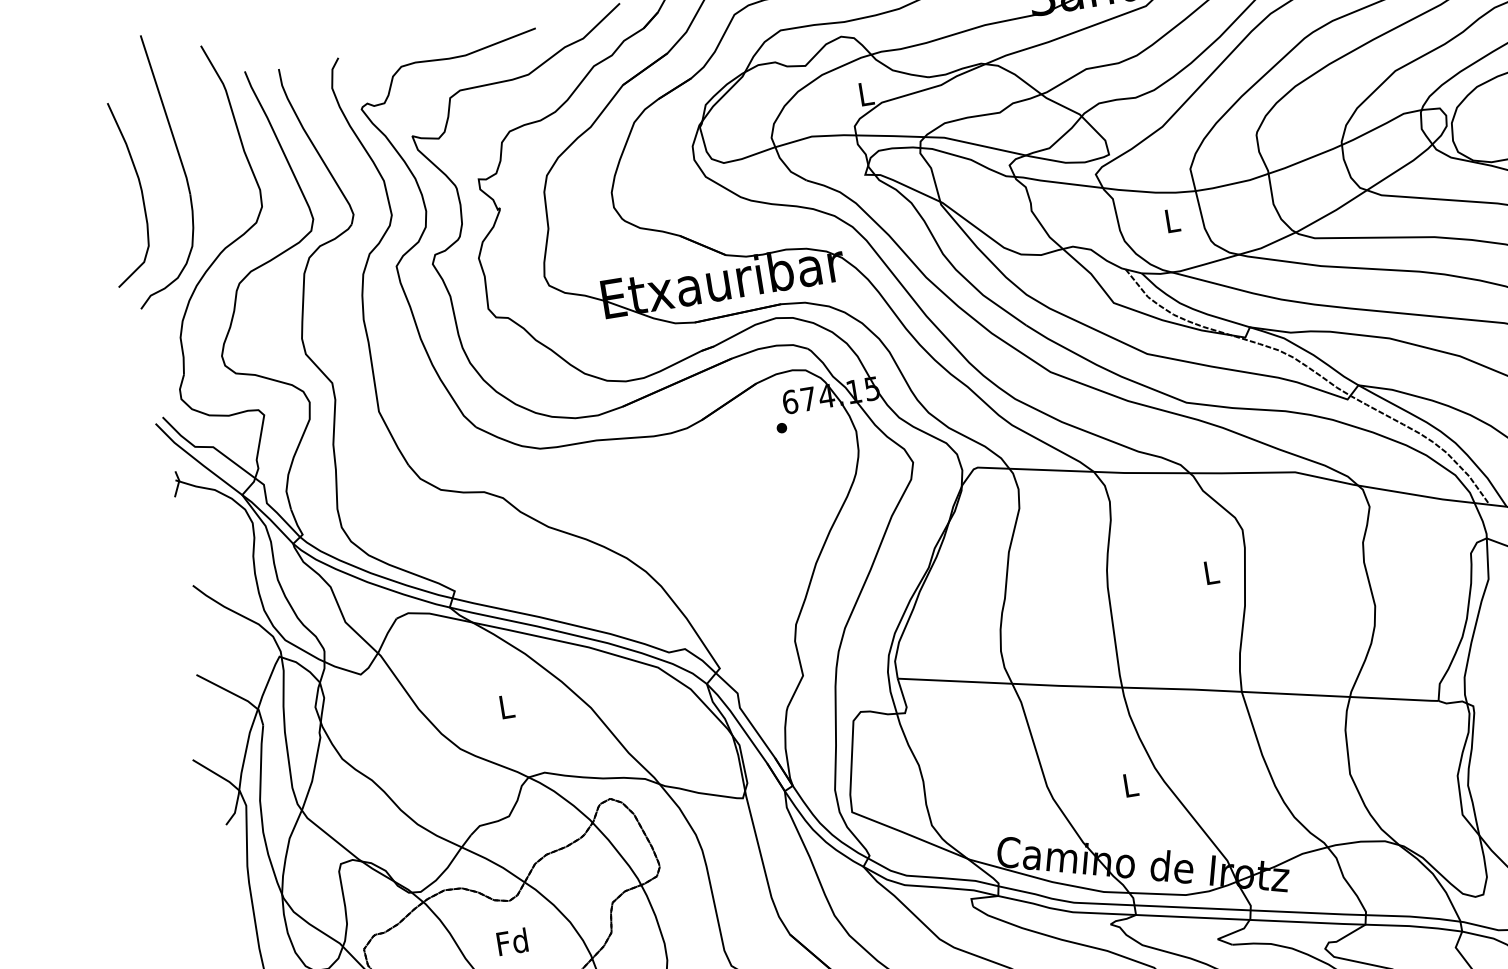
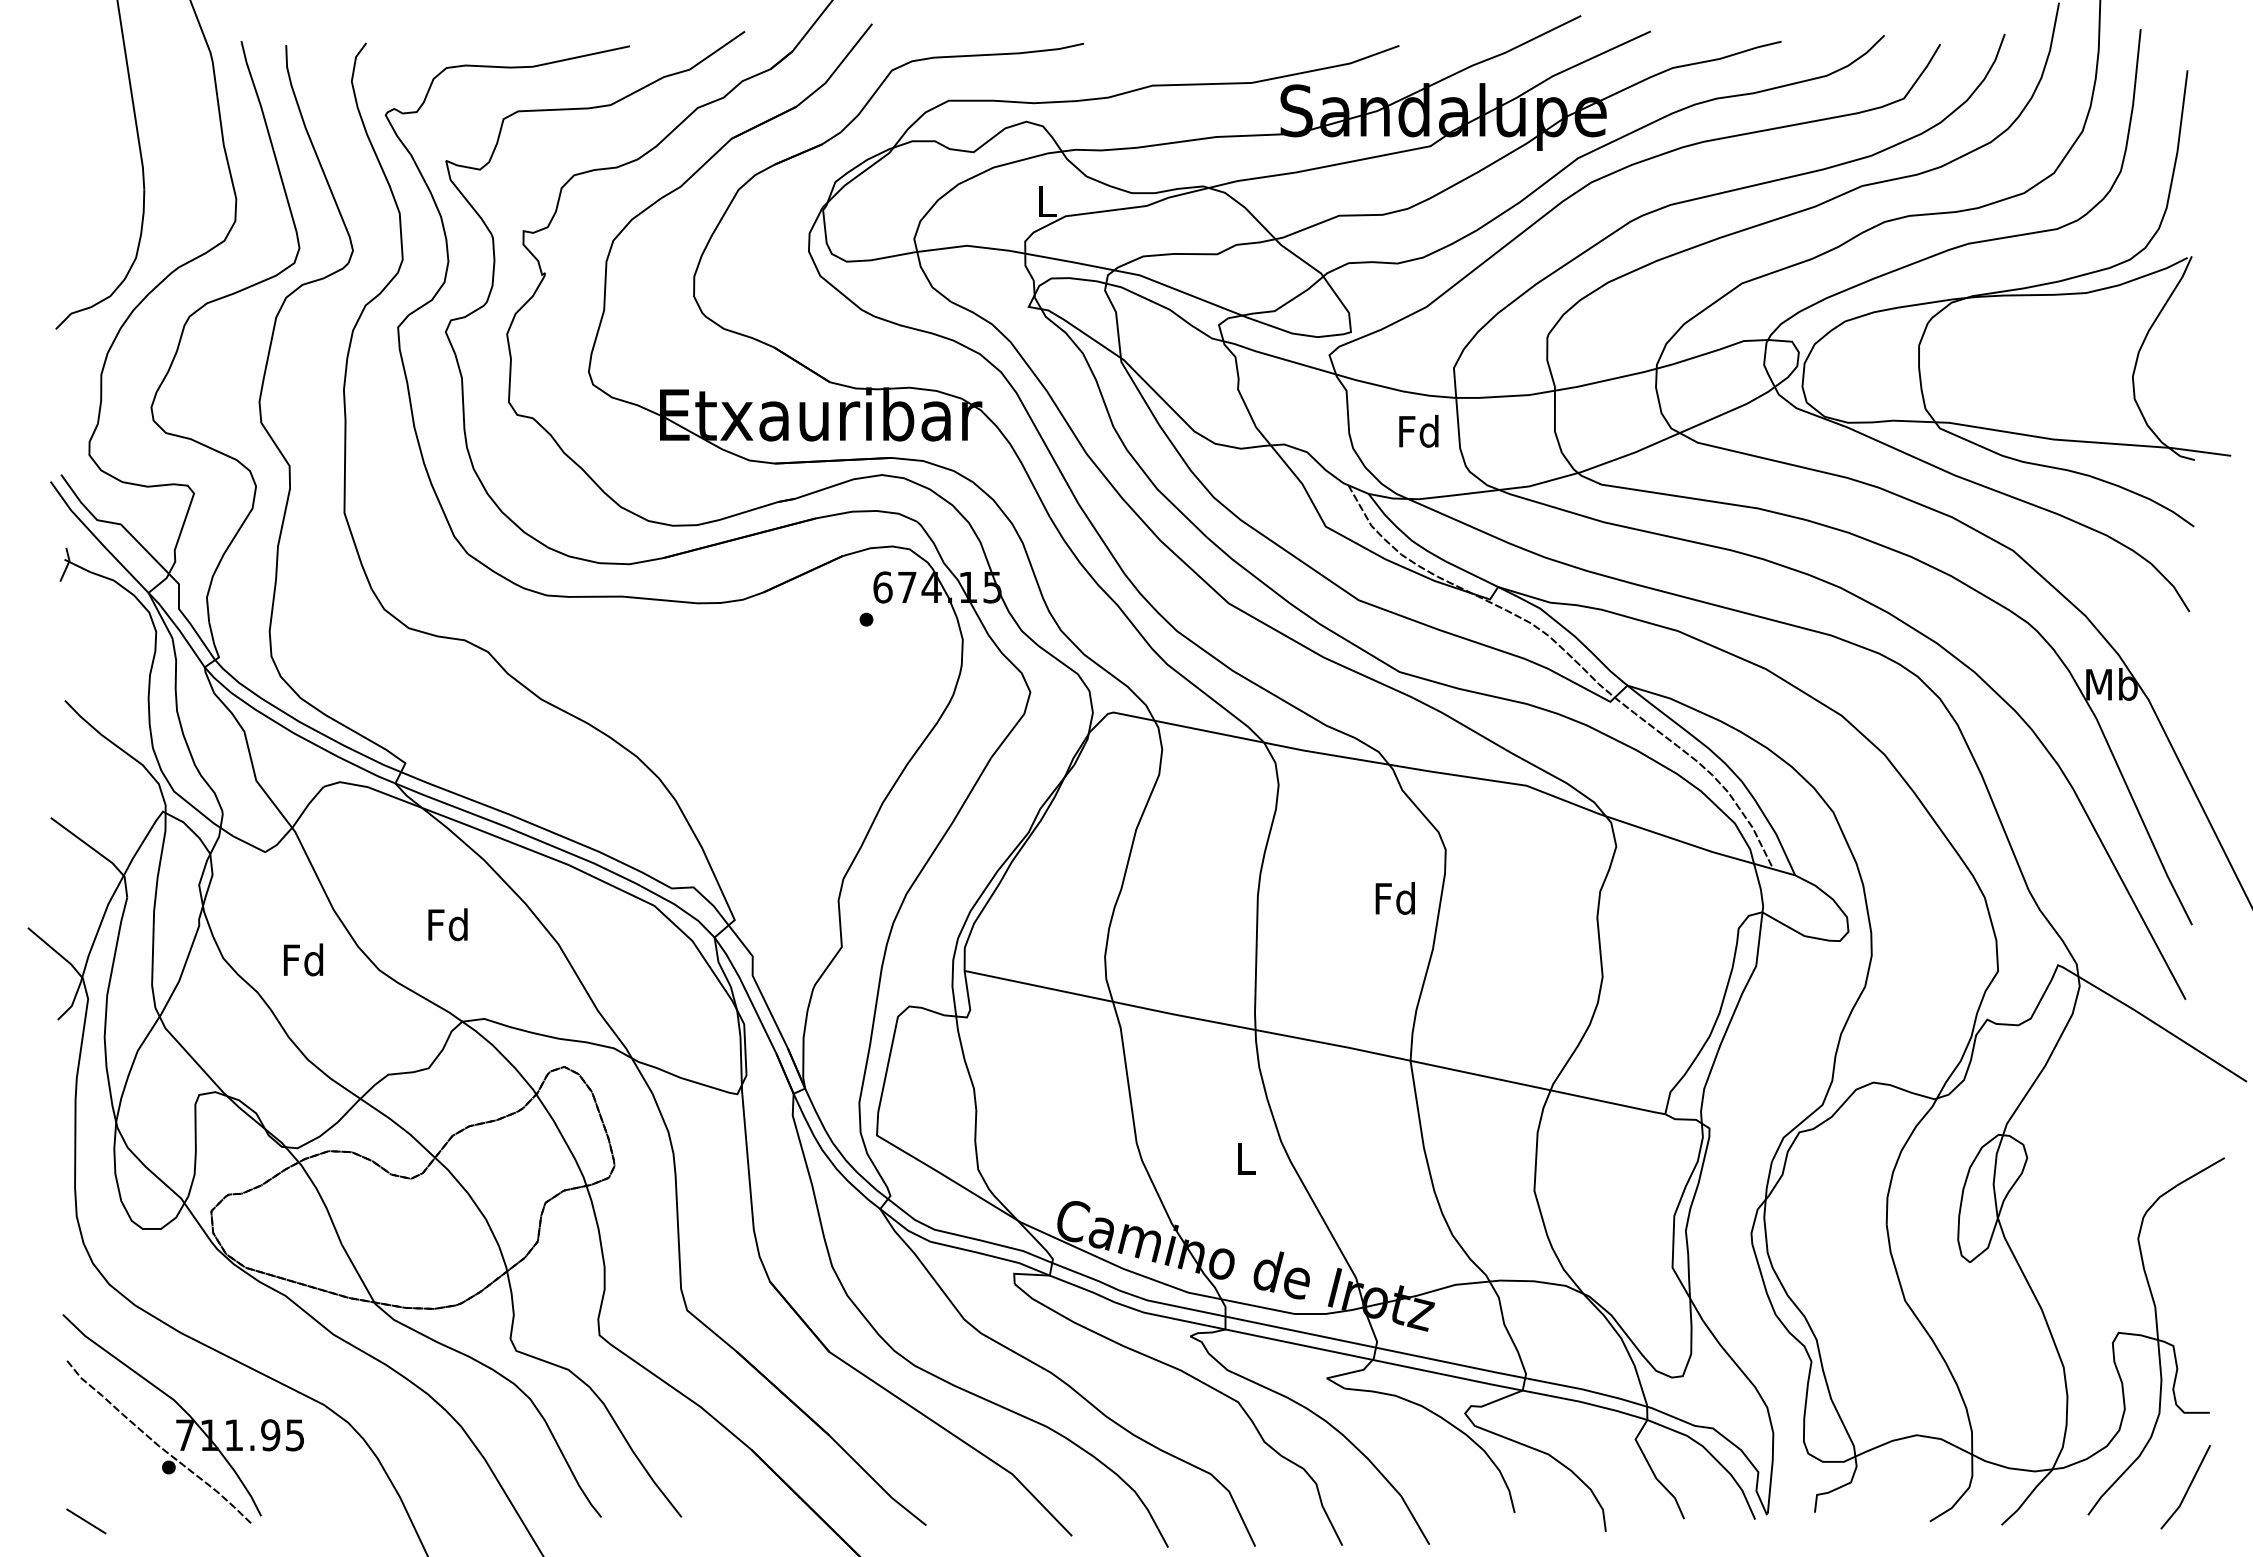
curve: (140, 190) -> (80, 174), removed
text: (1171, 219) -> (1418, 430), L -> Fd
text: (1210, 572) -> (1394, 898), L -> Fd
text: (505, 706) -> (447, 924), L -> Fd
text: (512, 941) -> (303, 959), moved

